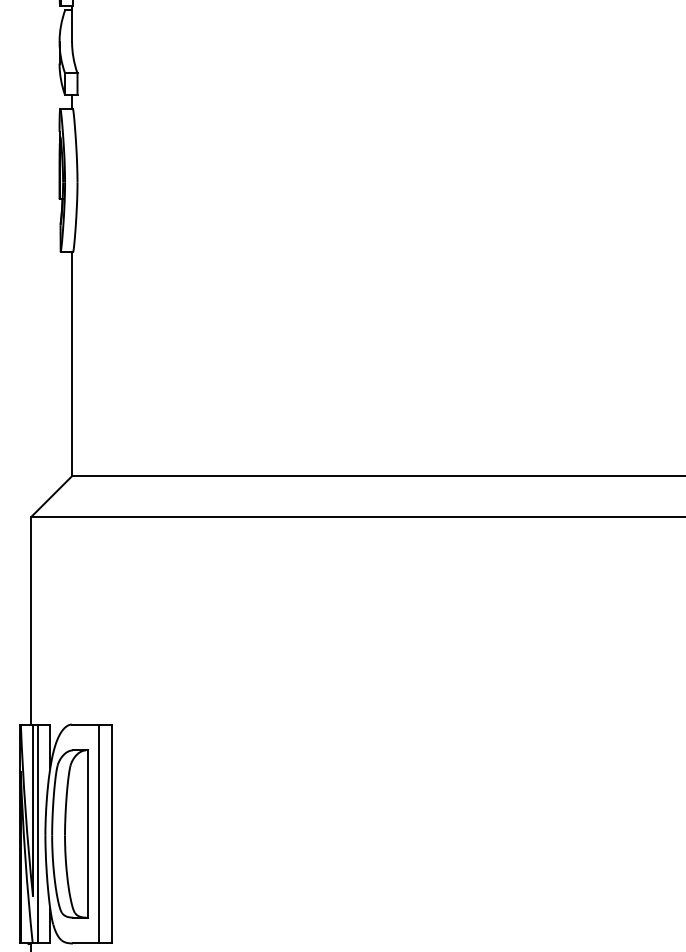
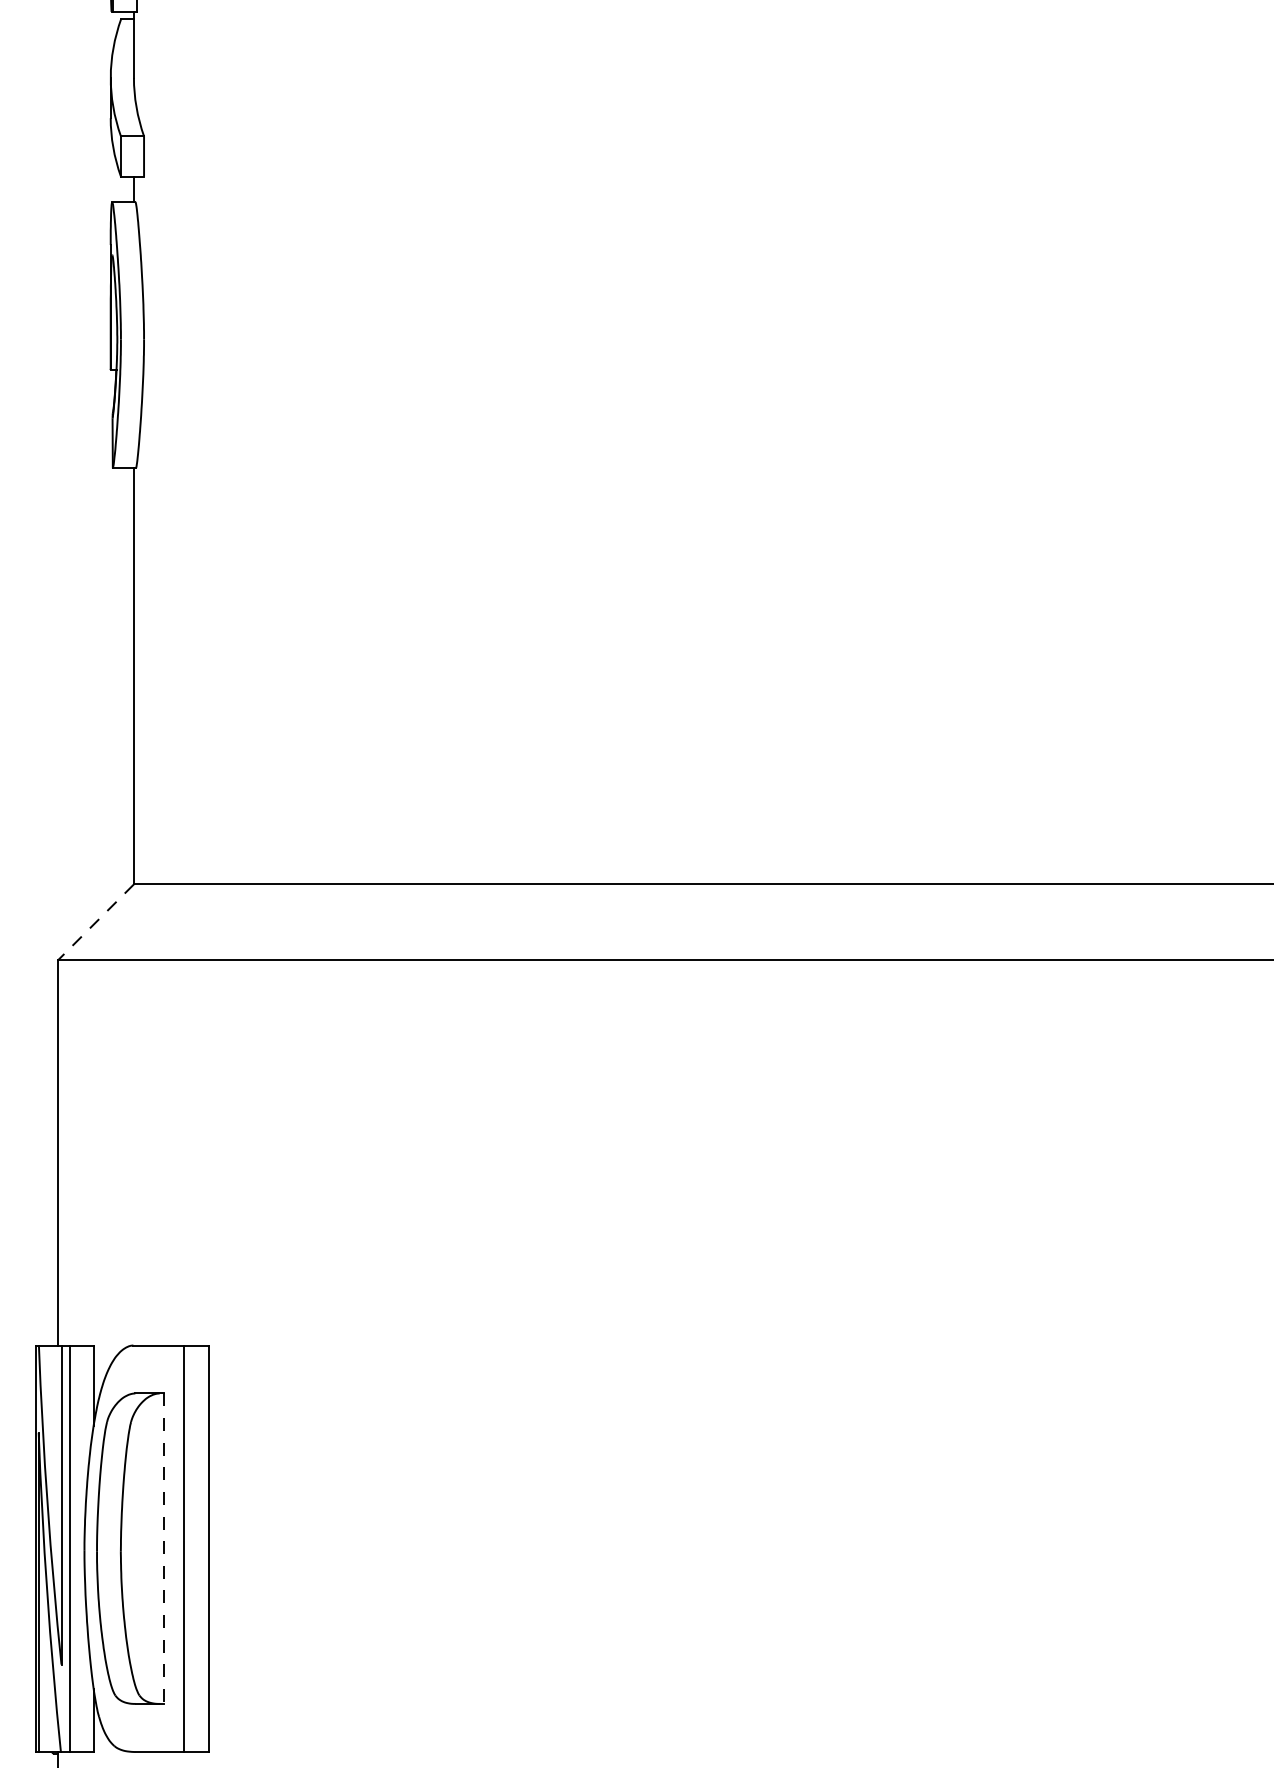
line: (51, 496) -> (95, 922), solid -> dashed
line: (88, 834) -> (164, 1549), solid -> dashed

